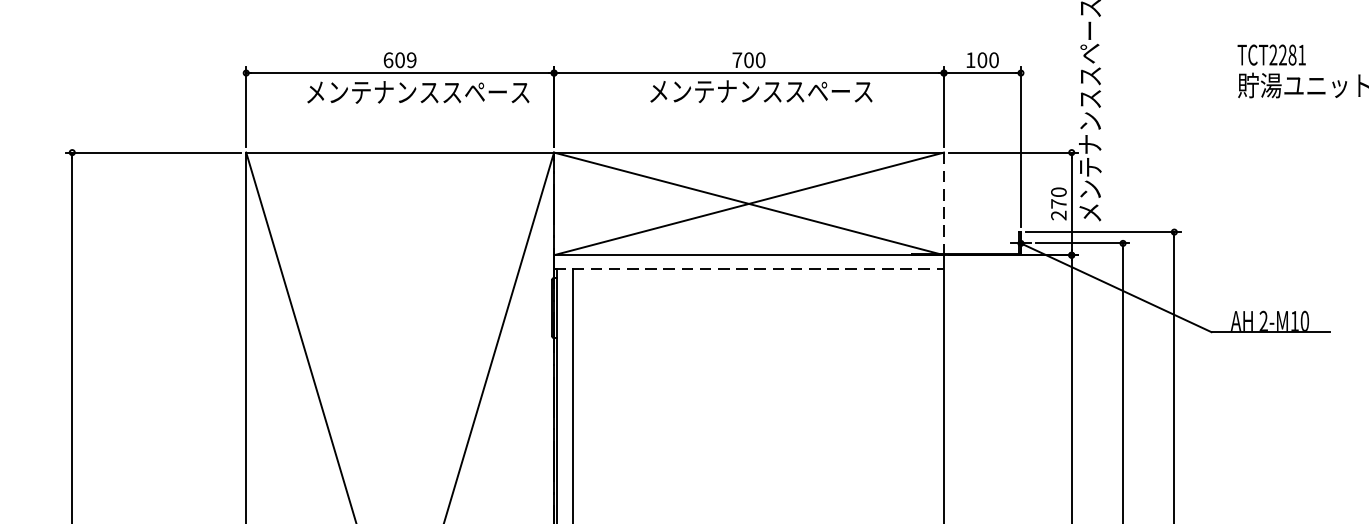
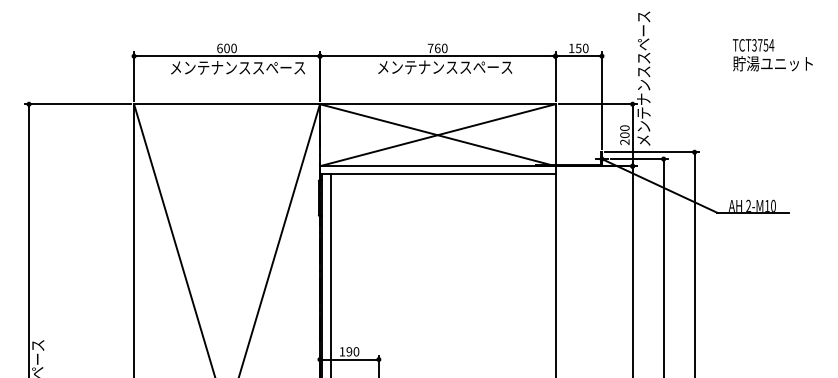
text: (1288, 55) -> (763, 45), TCT2281 -> TCT3754
text: (748, 58) -> (437, 47), 700 -> 760
text: (410, 60) -> (233, 48), 609 -> 600
text: (982, 60) -> (578, 48), 100 -> 150
text: (1058, 202) -> (624, 134), 270 -> 200
line: (943, 204) -> (555, 135), dashed -> solid
line: (748, 268) -> (437, 174), dashed -> solid

